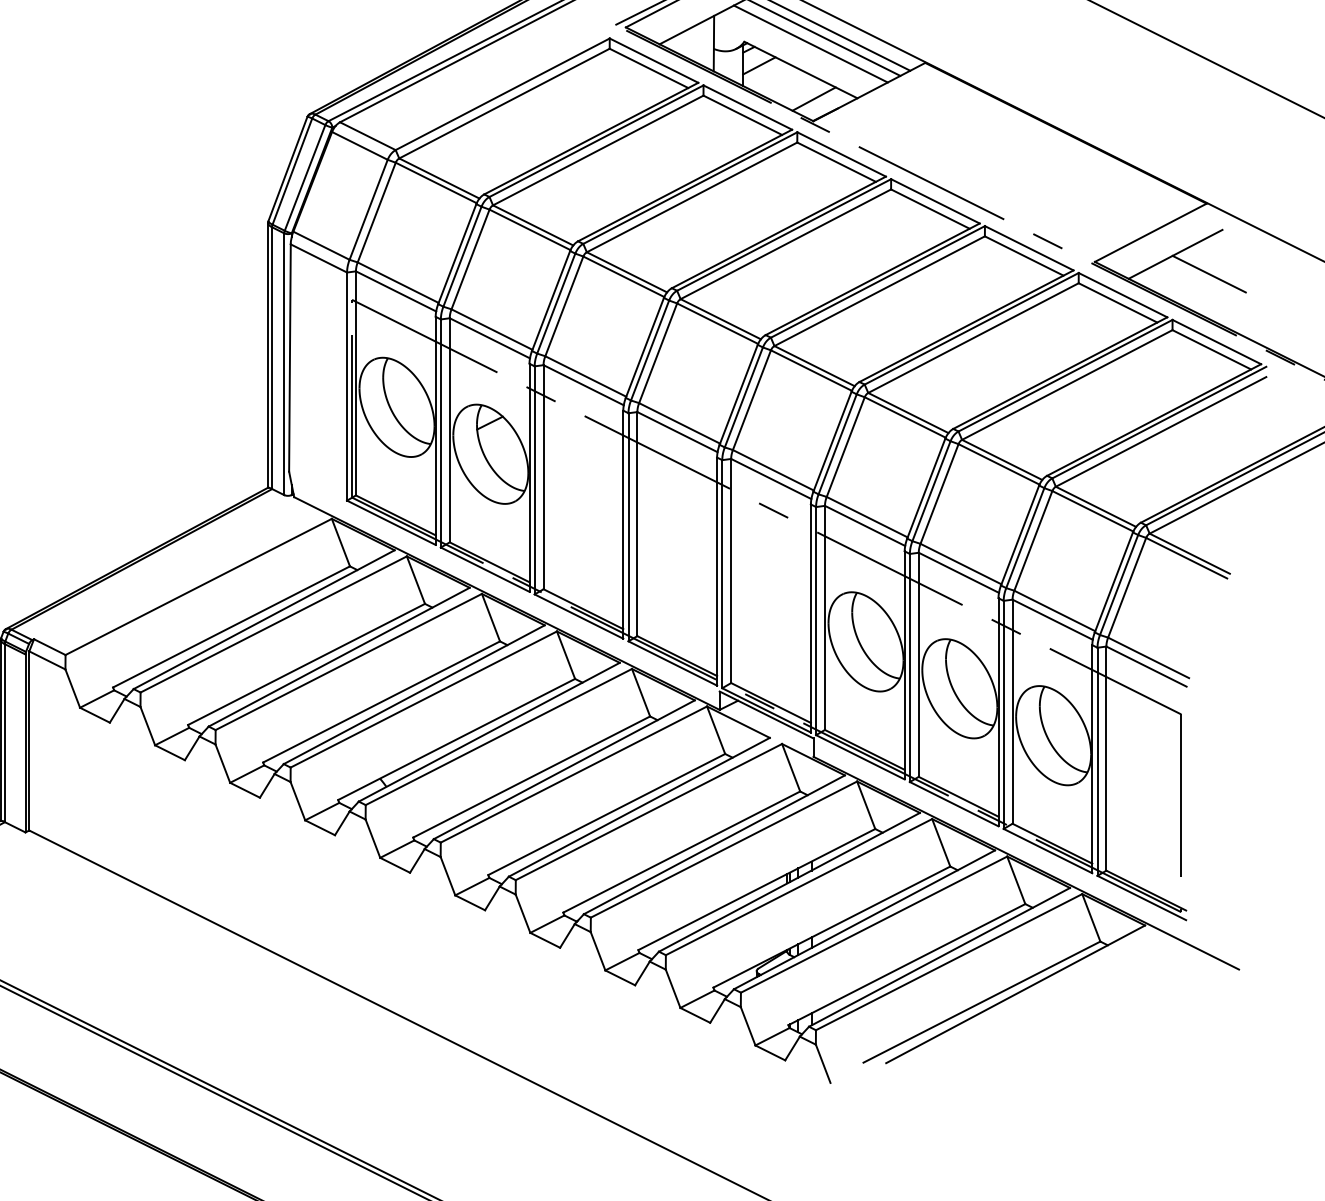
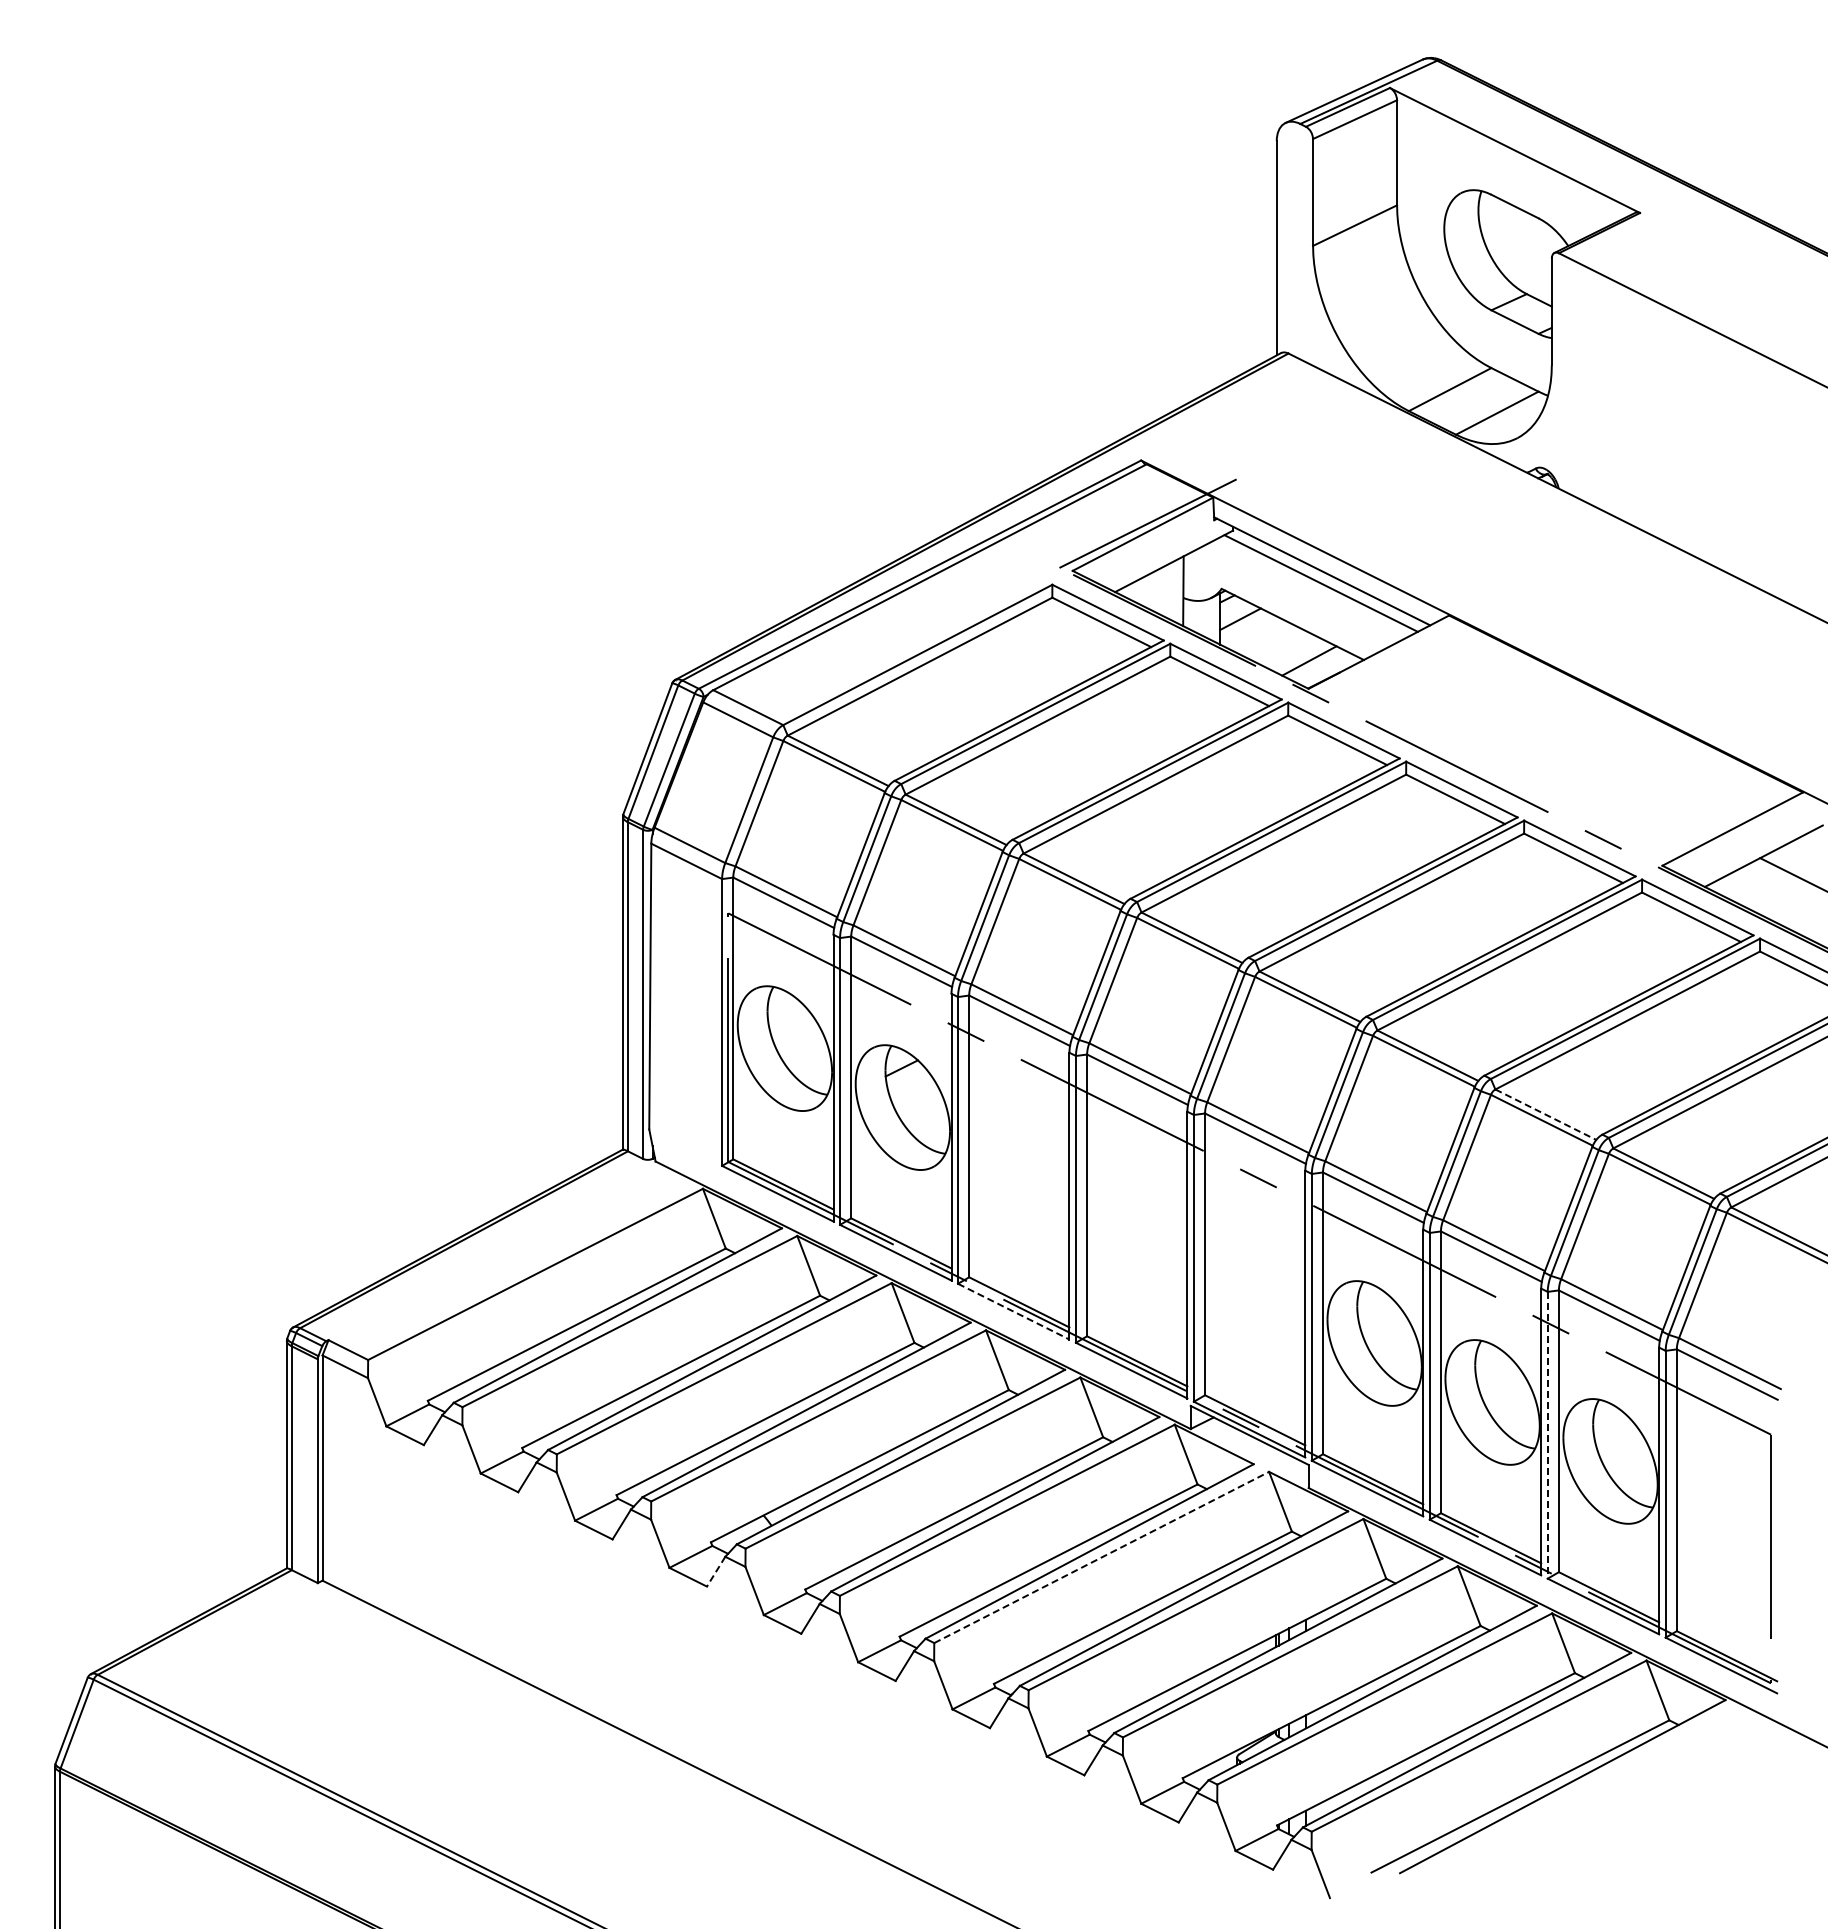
line: (811, 43) -> (1305, 591), removed
line: (1002, 459) -> (1546, 1114), solid -> dashed
line: (579, 616) -> (1014, 1311), solid -> dashed
line: (1003, 715) -> (1547, 1435), solid -> dashed
line: (649, 812) -> (1102, 1557), solid -> dashed
line: (342, 823) -> (716, 1571), solid -> dashed

